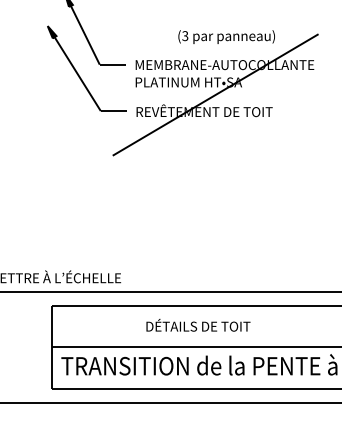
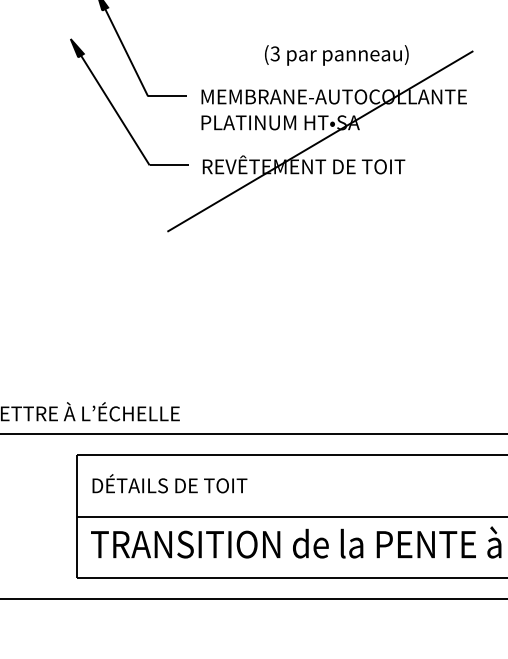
text: (198, 325) -> (170, 484), moved

